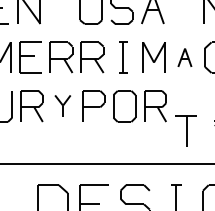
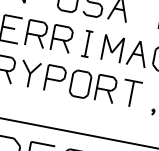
part: (184, 57) -> (137, 53), size x1.67
part: (62, 105) -> (29, 73), size x1.43
part: (185, 130) -> (130, 93), moved

